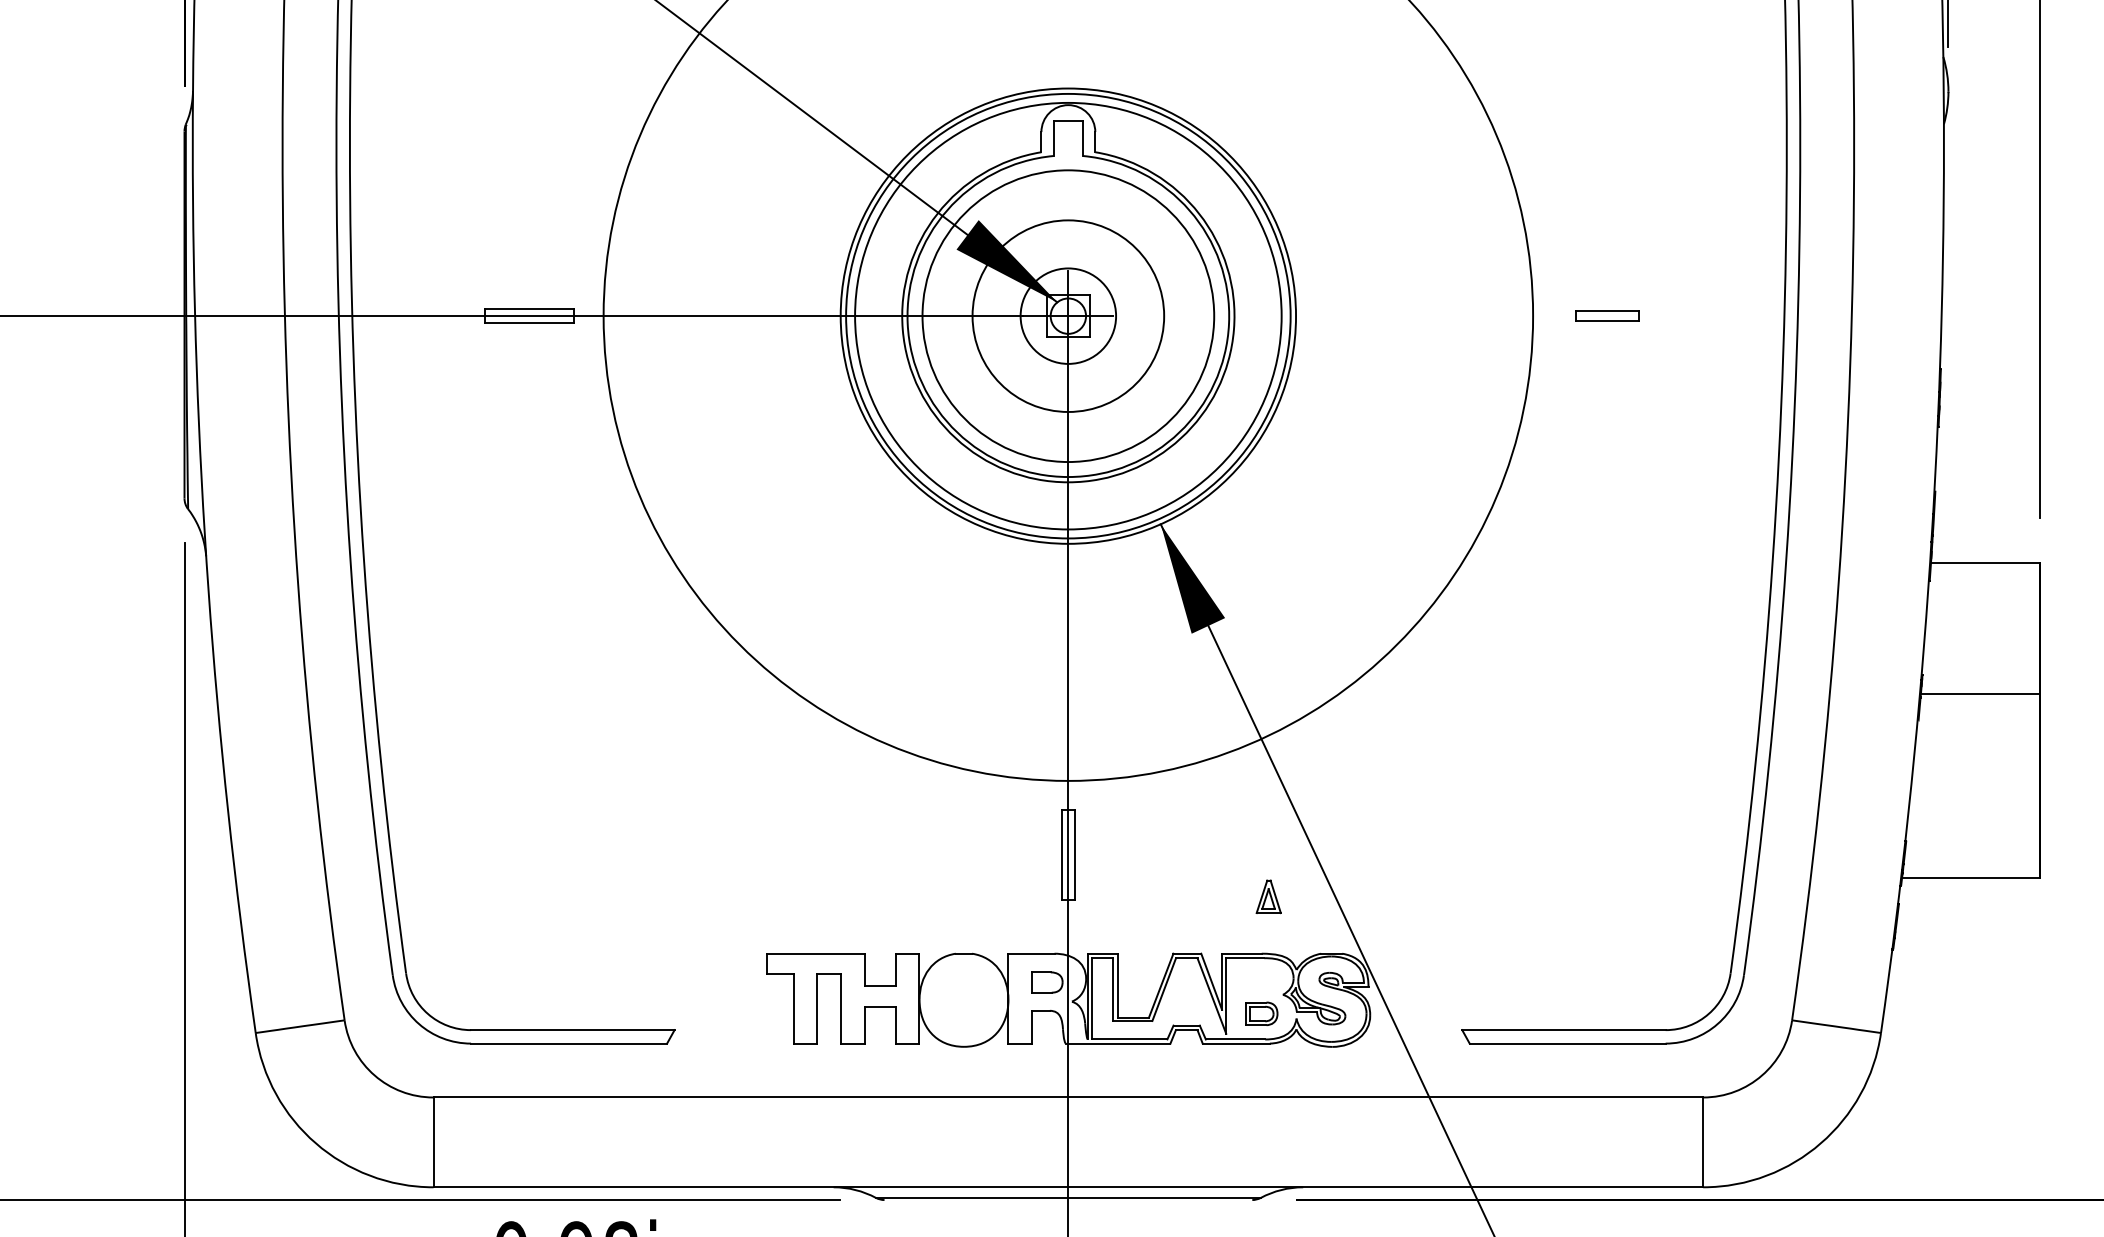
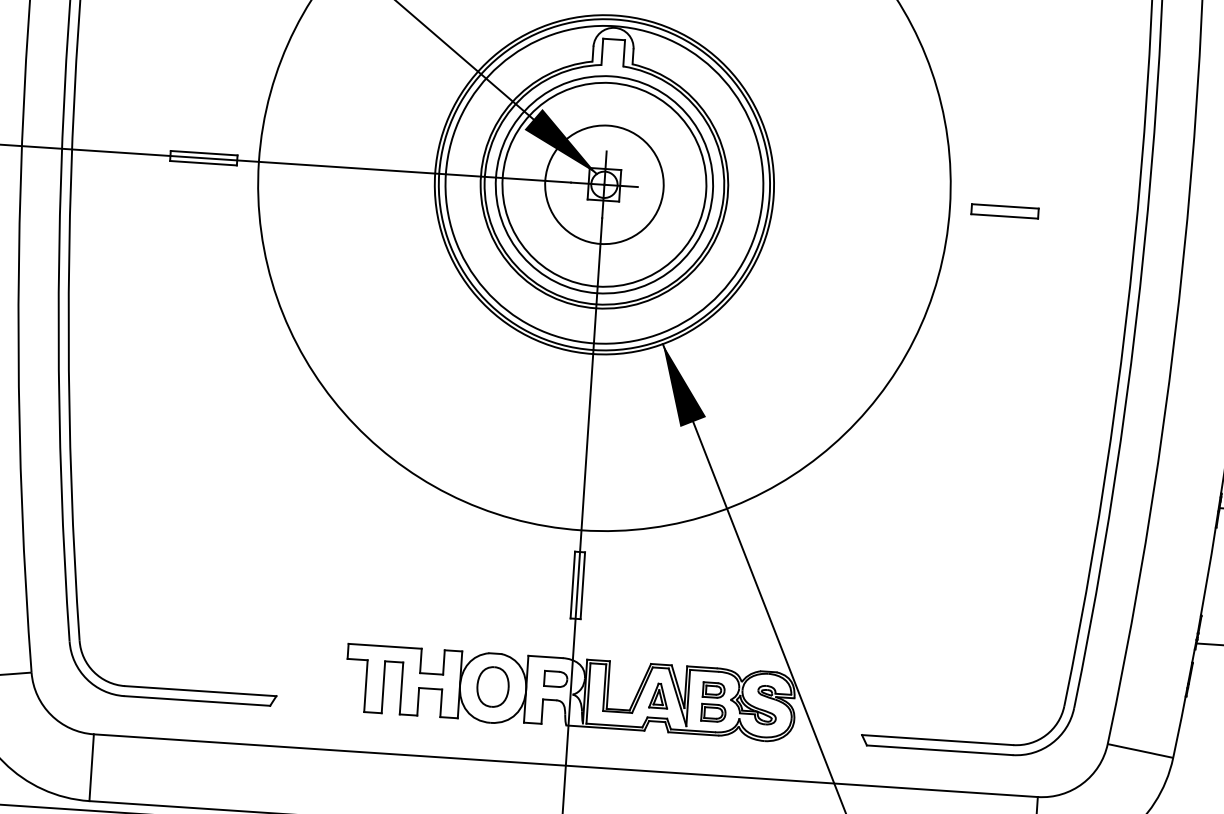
circle: (1067, 315) -> (603, 184), size x1.67
part: (1606, 315) -> (1004, 210), size x1.43
circle: (1068, 316) -> (604, 185), size x1.43
part: (1268, 896) -> (658, 695), moved
part: (1260, 982) -> (714, 689), added
part: (963, 998) -> (492, 686), added

